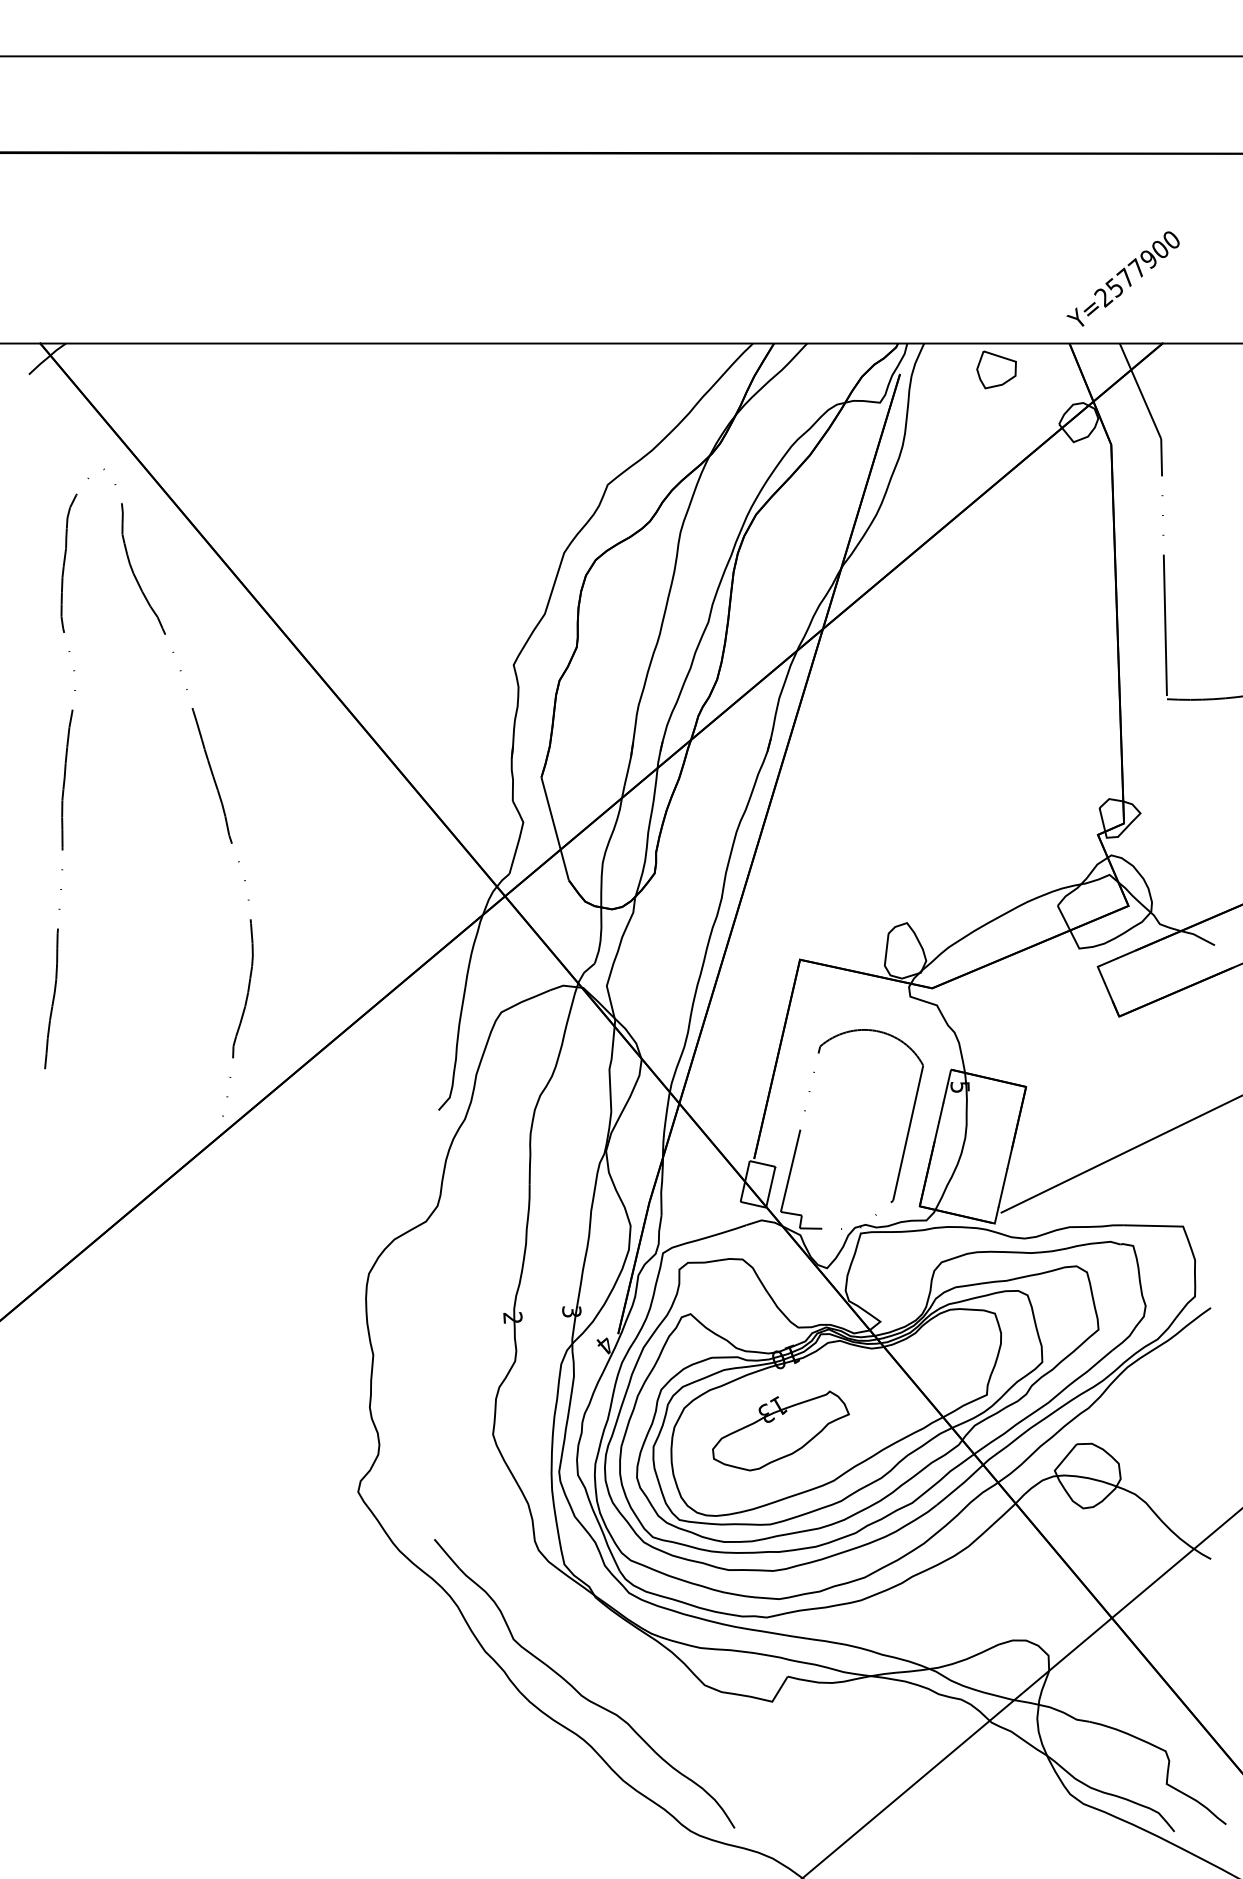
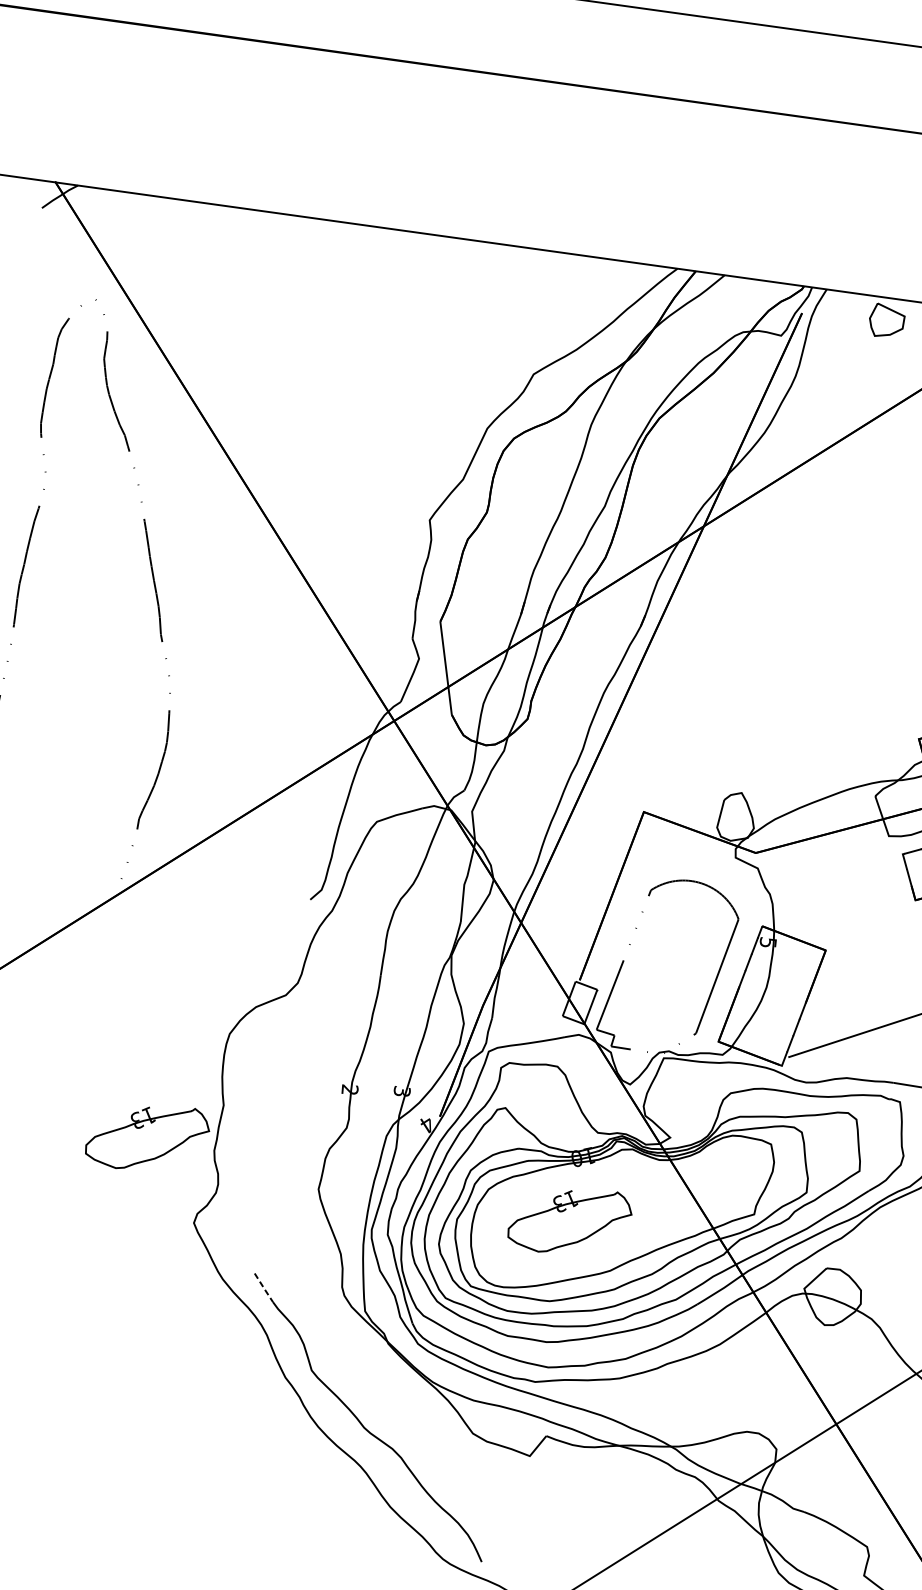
part: (292, 1402) -> (147, 1136), added
line: (447, 1554) -> (264, 1288), solid -> dashed

